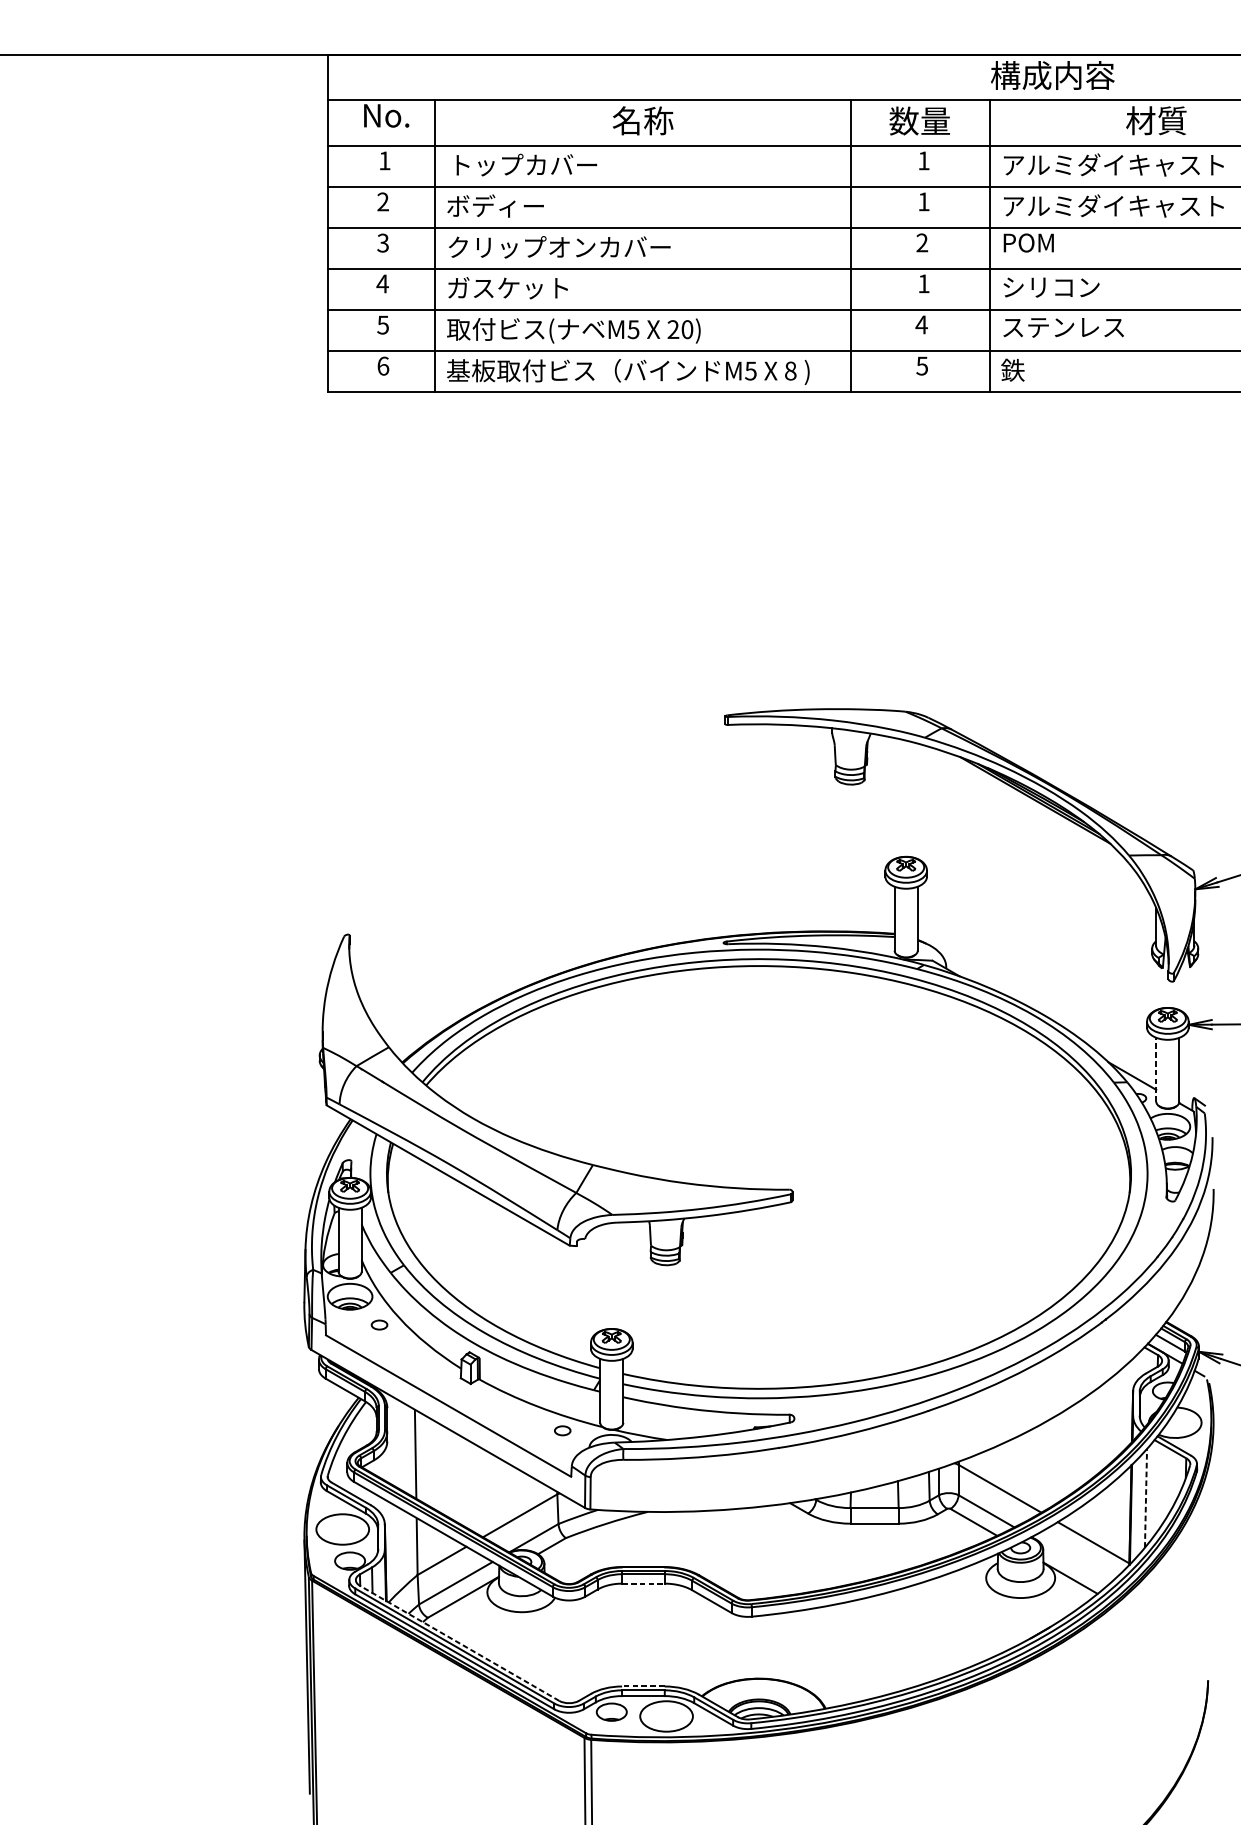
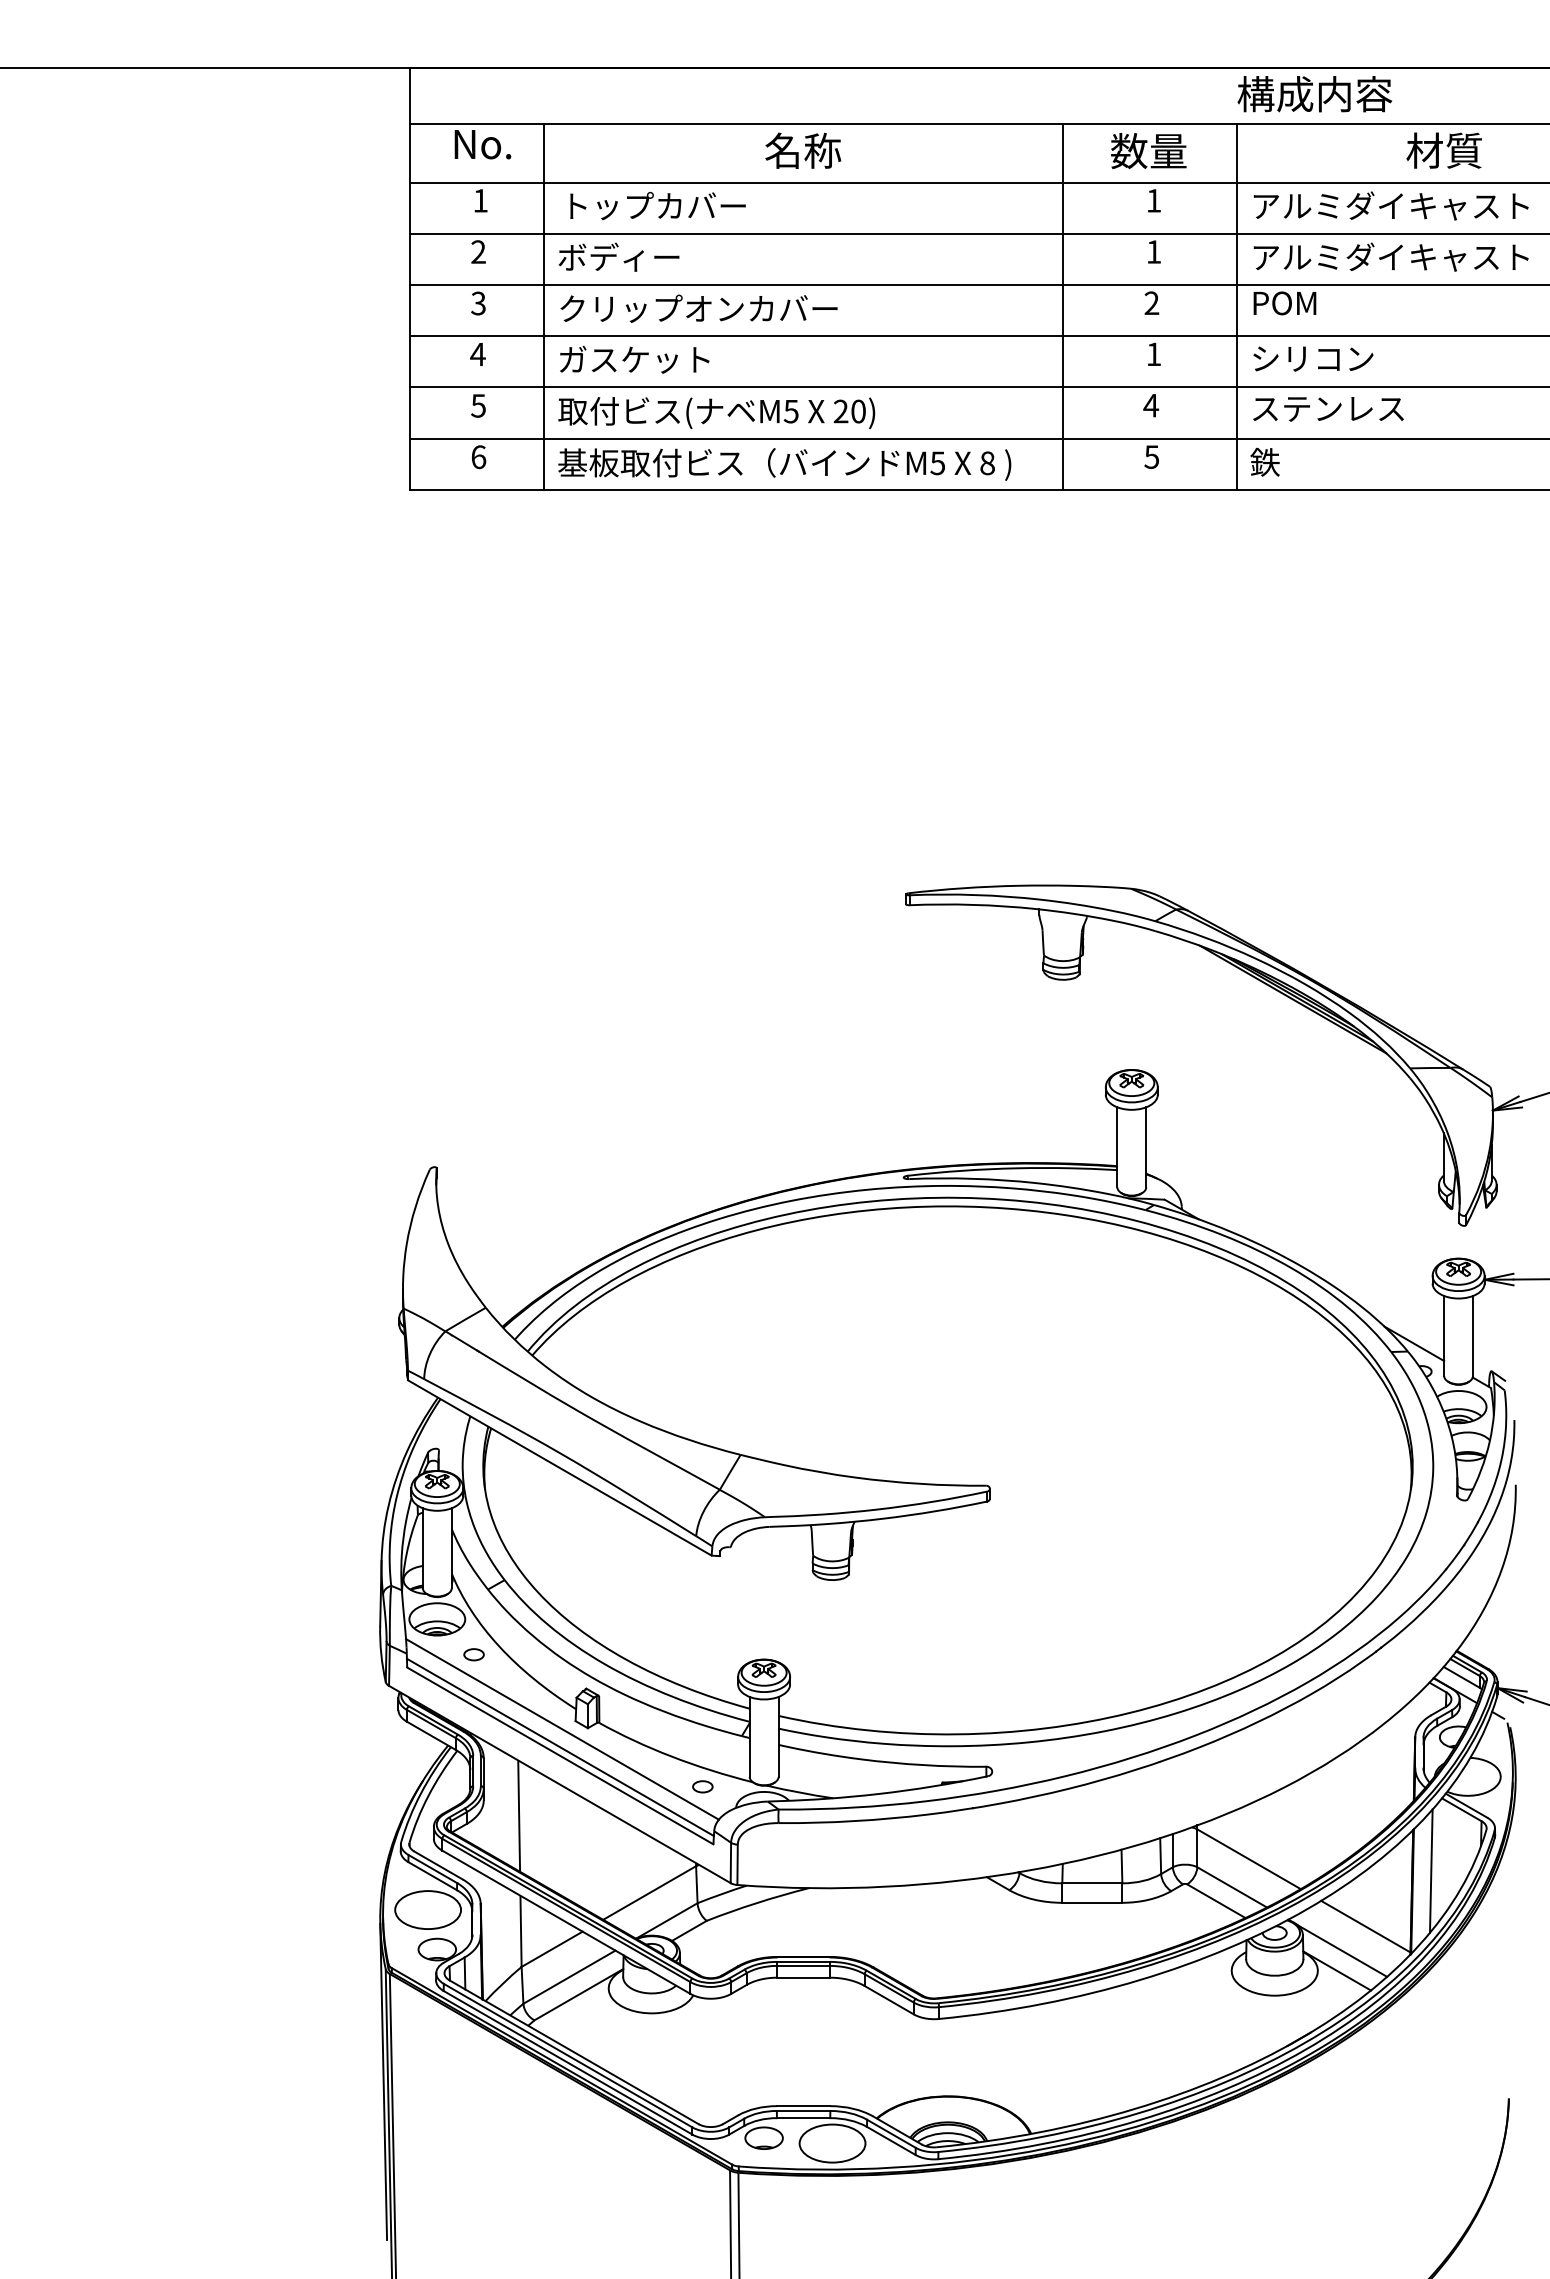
line: (1156, 1069) -> (1444, 1335), dashed -> solid
line: (450, 1384) -> (562, 1729), added
line: (447, 1399) -> (559, 1747), added
line: (1146, 1498) -> (1431, 1871), dashed -> solid
line: (1074, 1561) -> (1342, 1950), added
line: (644, 1583) -> (804, 1977), dashed -> solid
line: (459, 1643) -> (574, 2052), dashed -> solid
line: (643, 1686) -> (803, 2106), dashed -> solid

